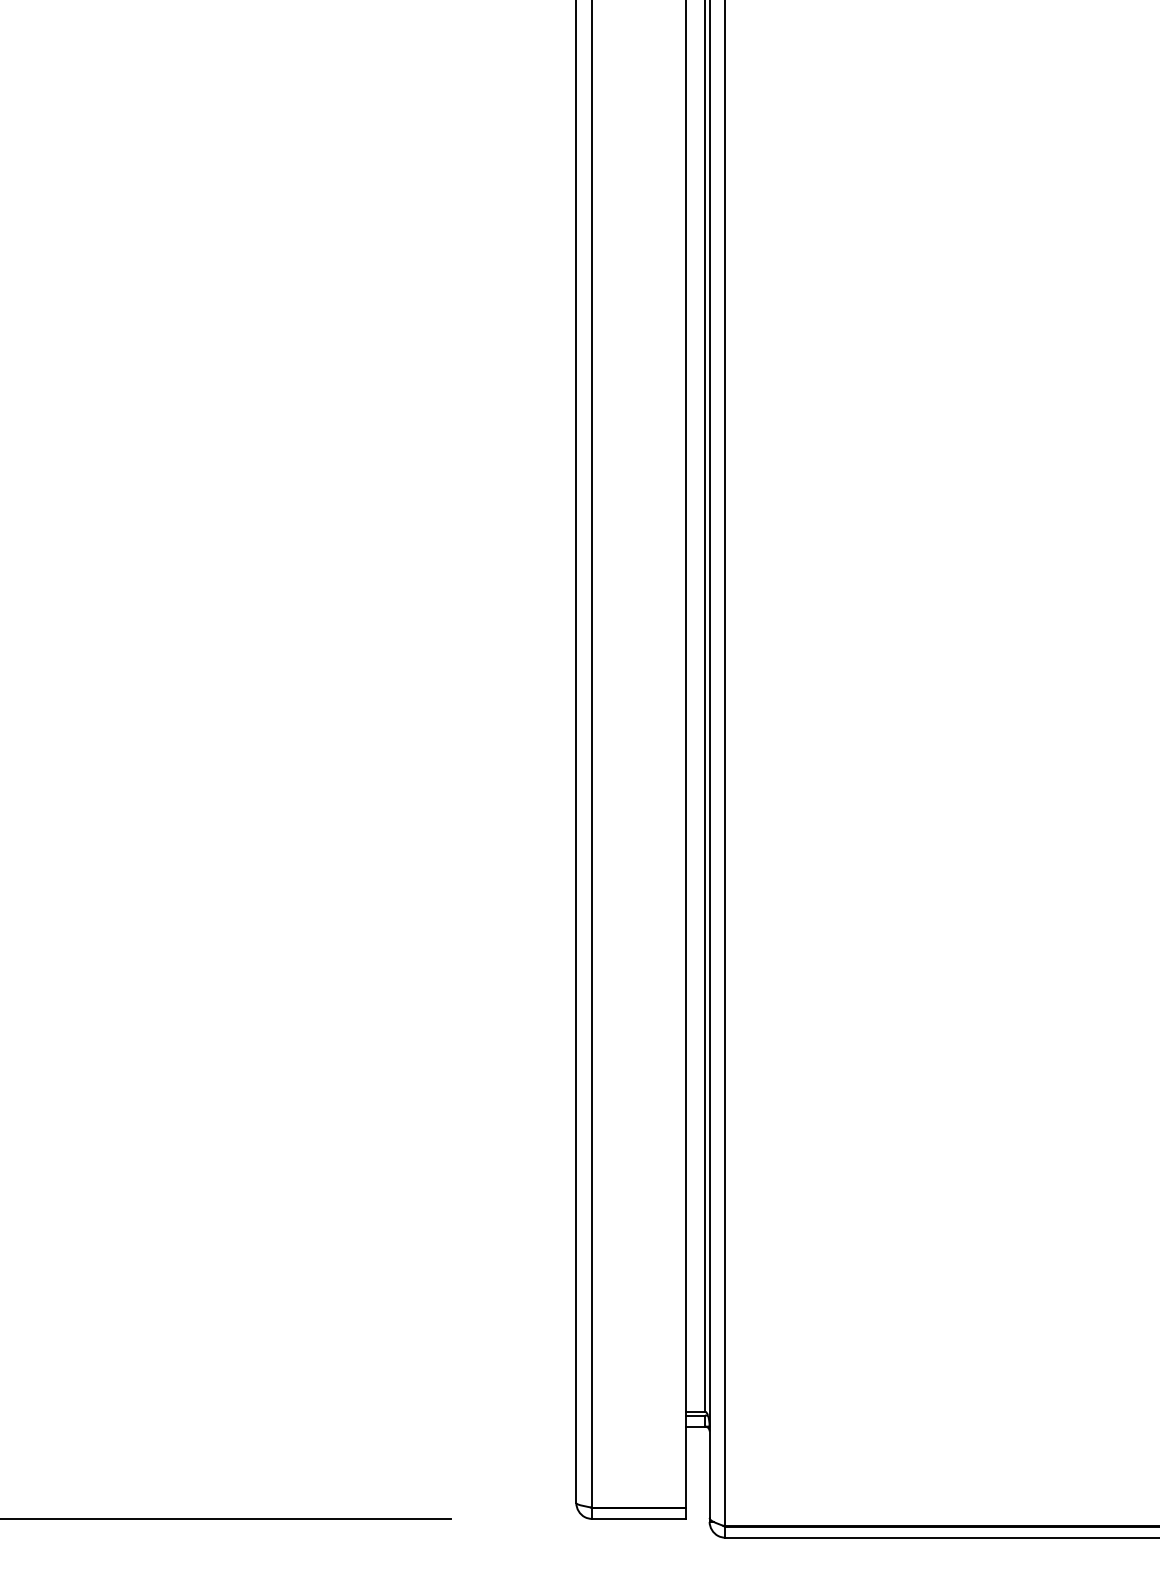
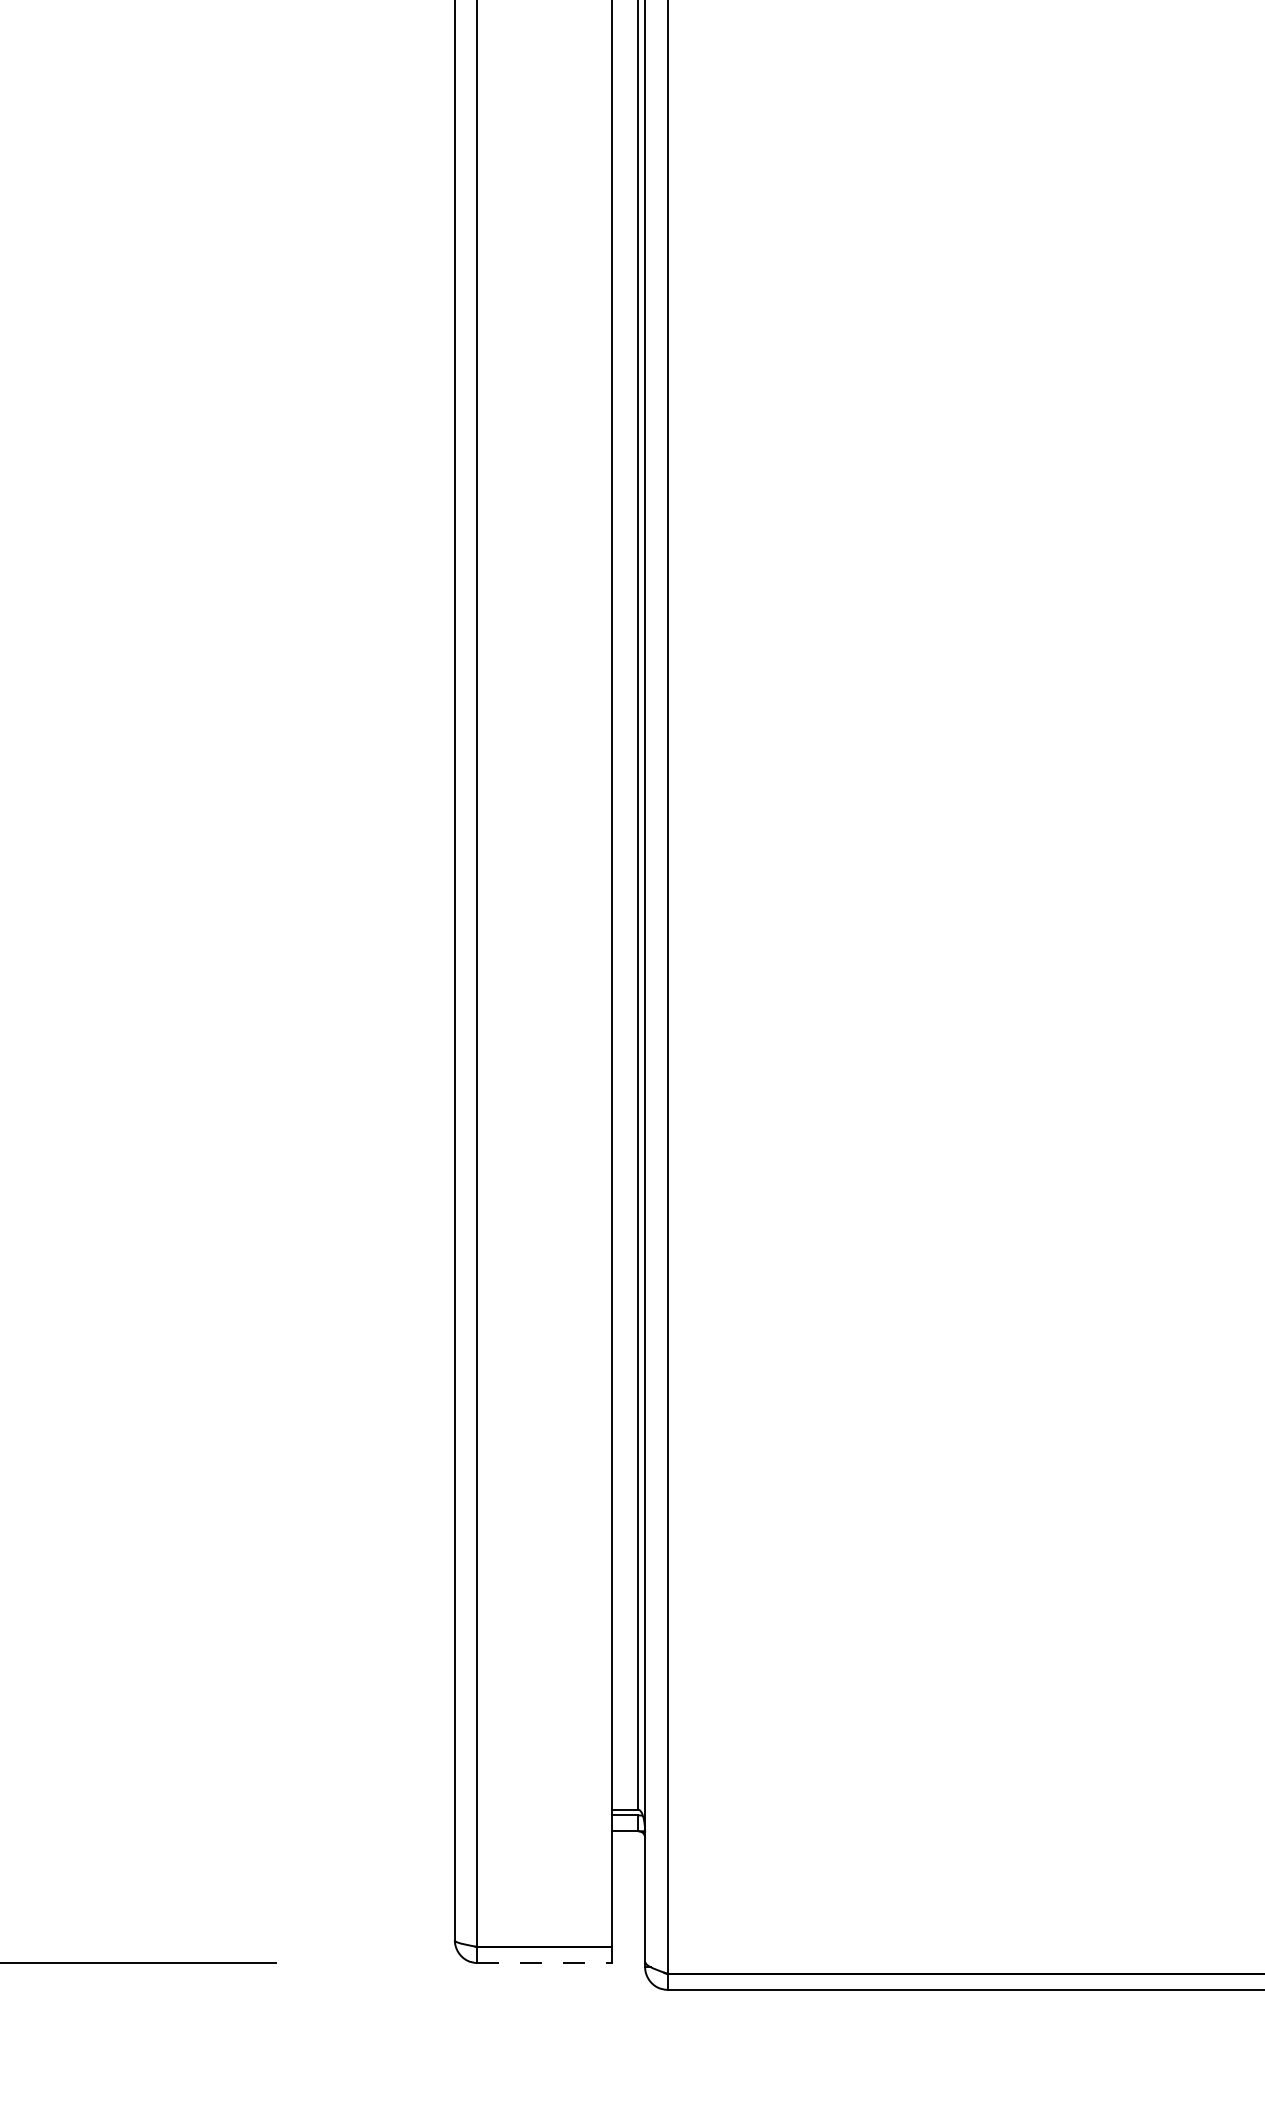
line: (639, 1518) -> (545, 1962), solid -> dashed

